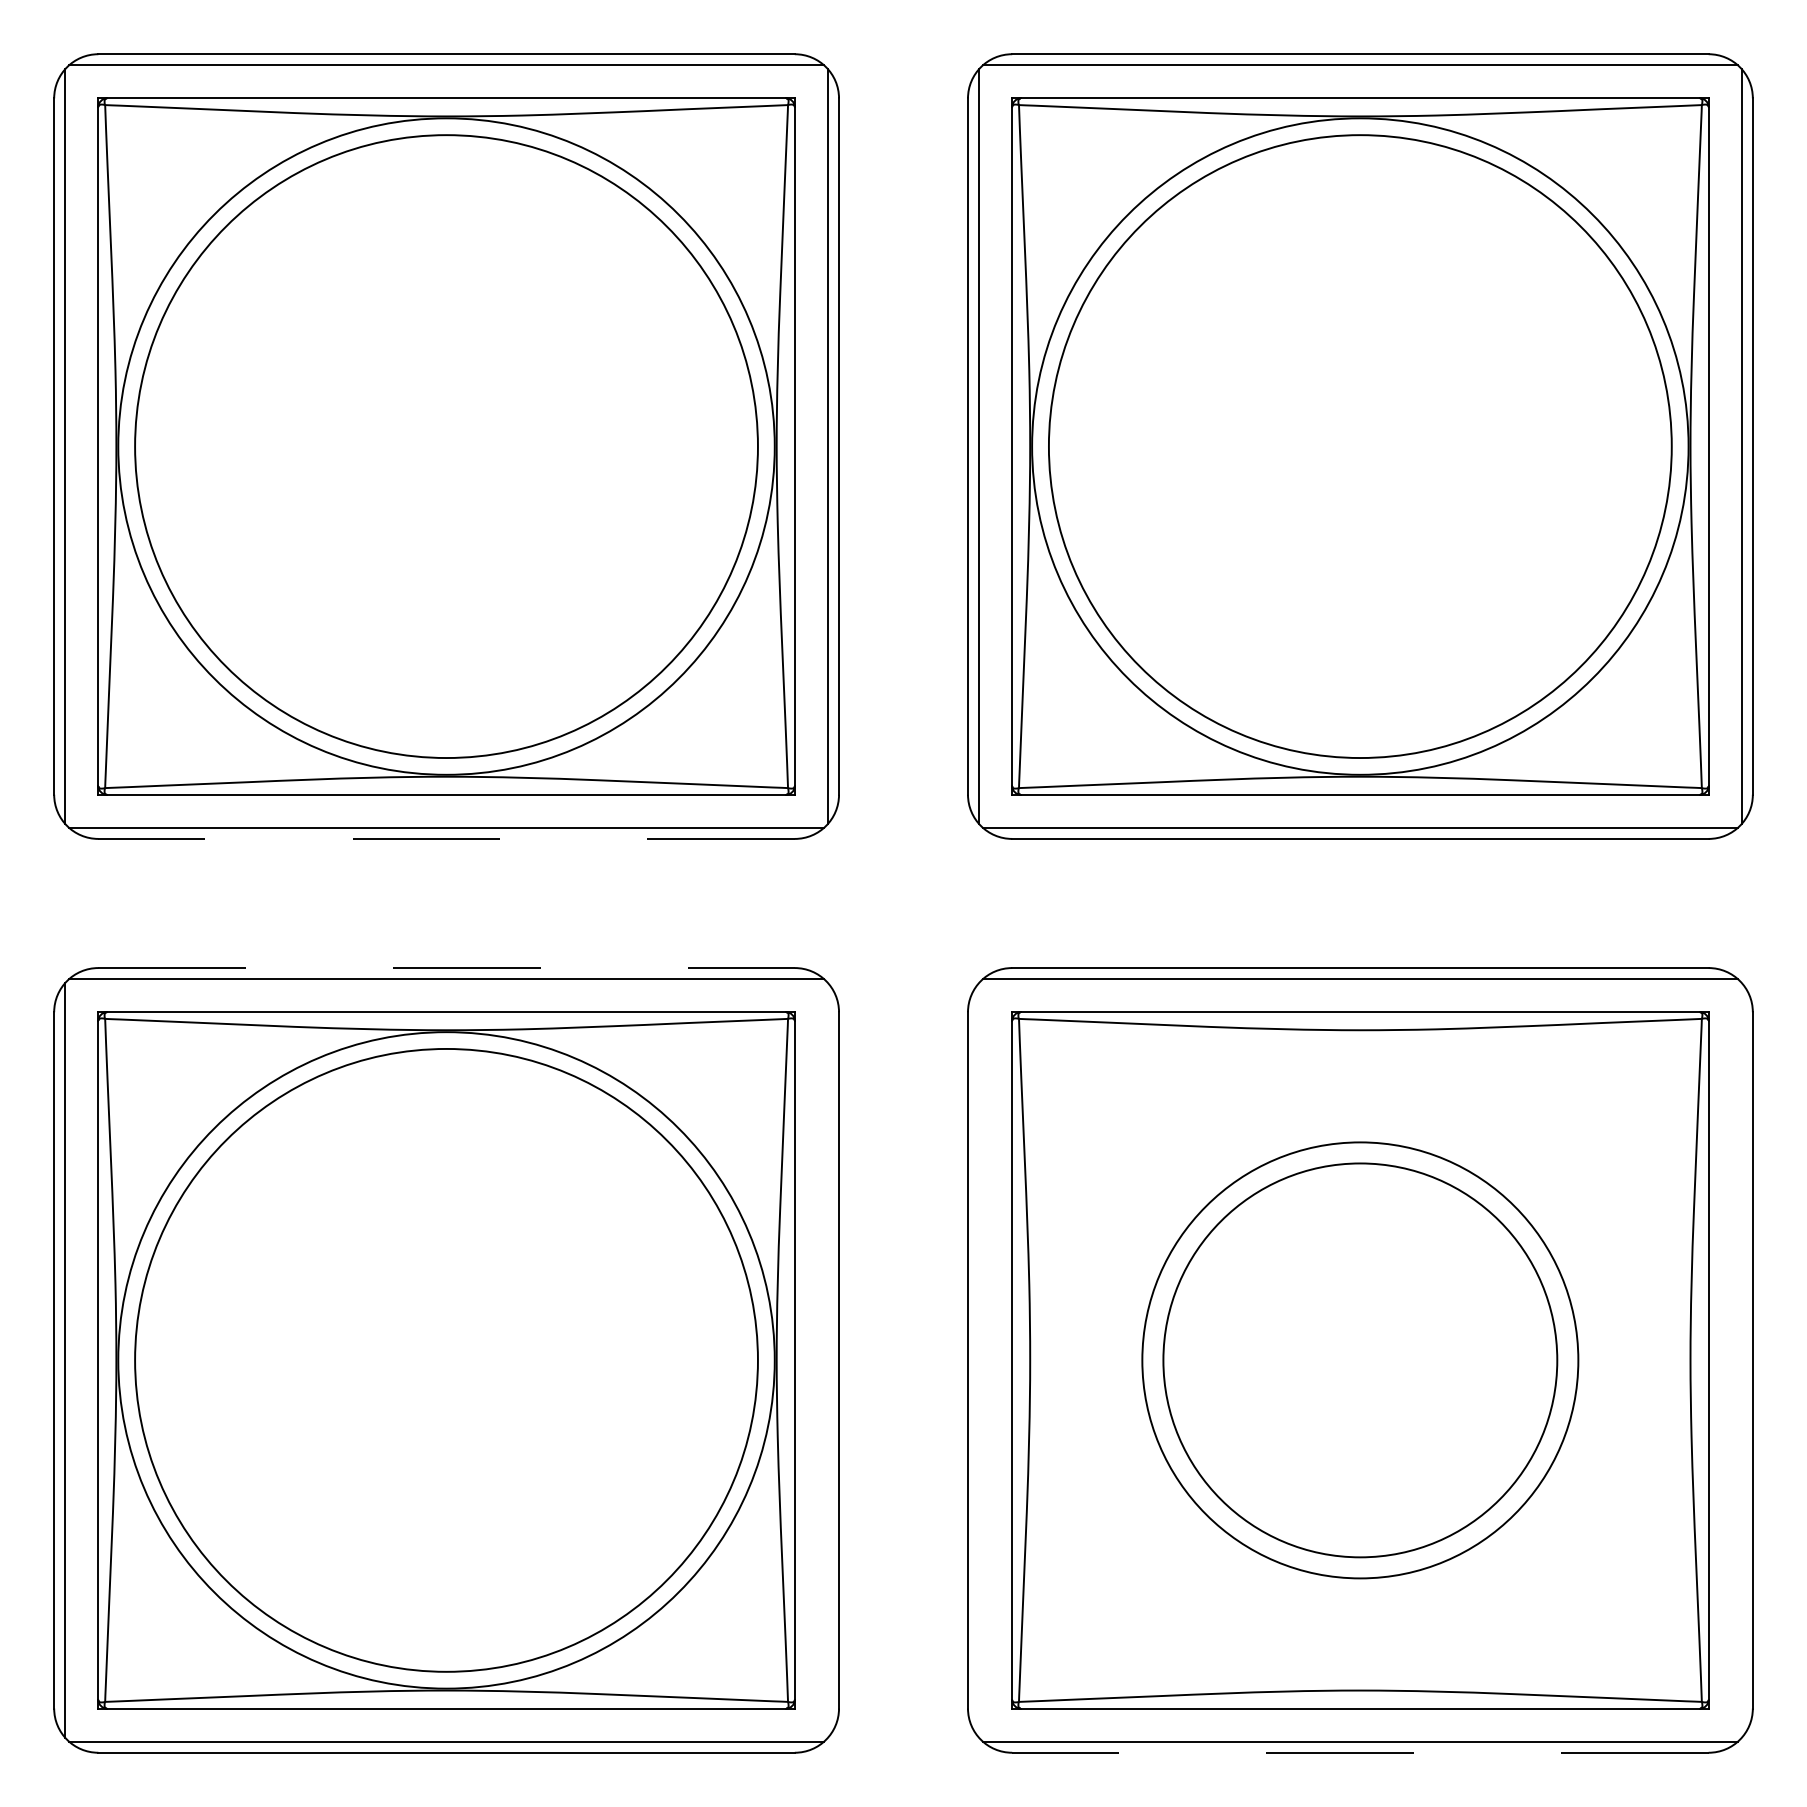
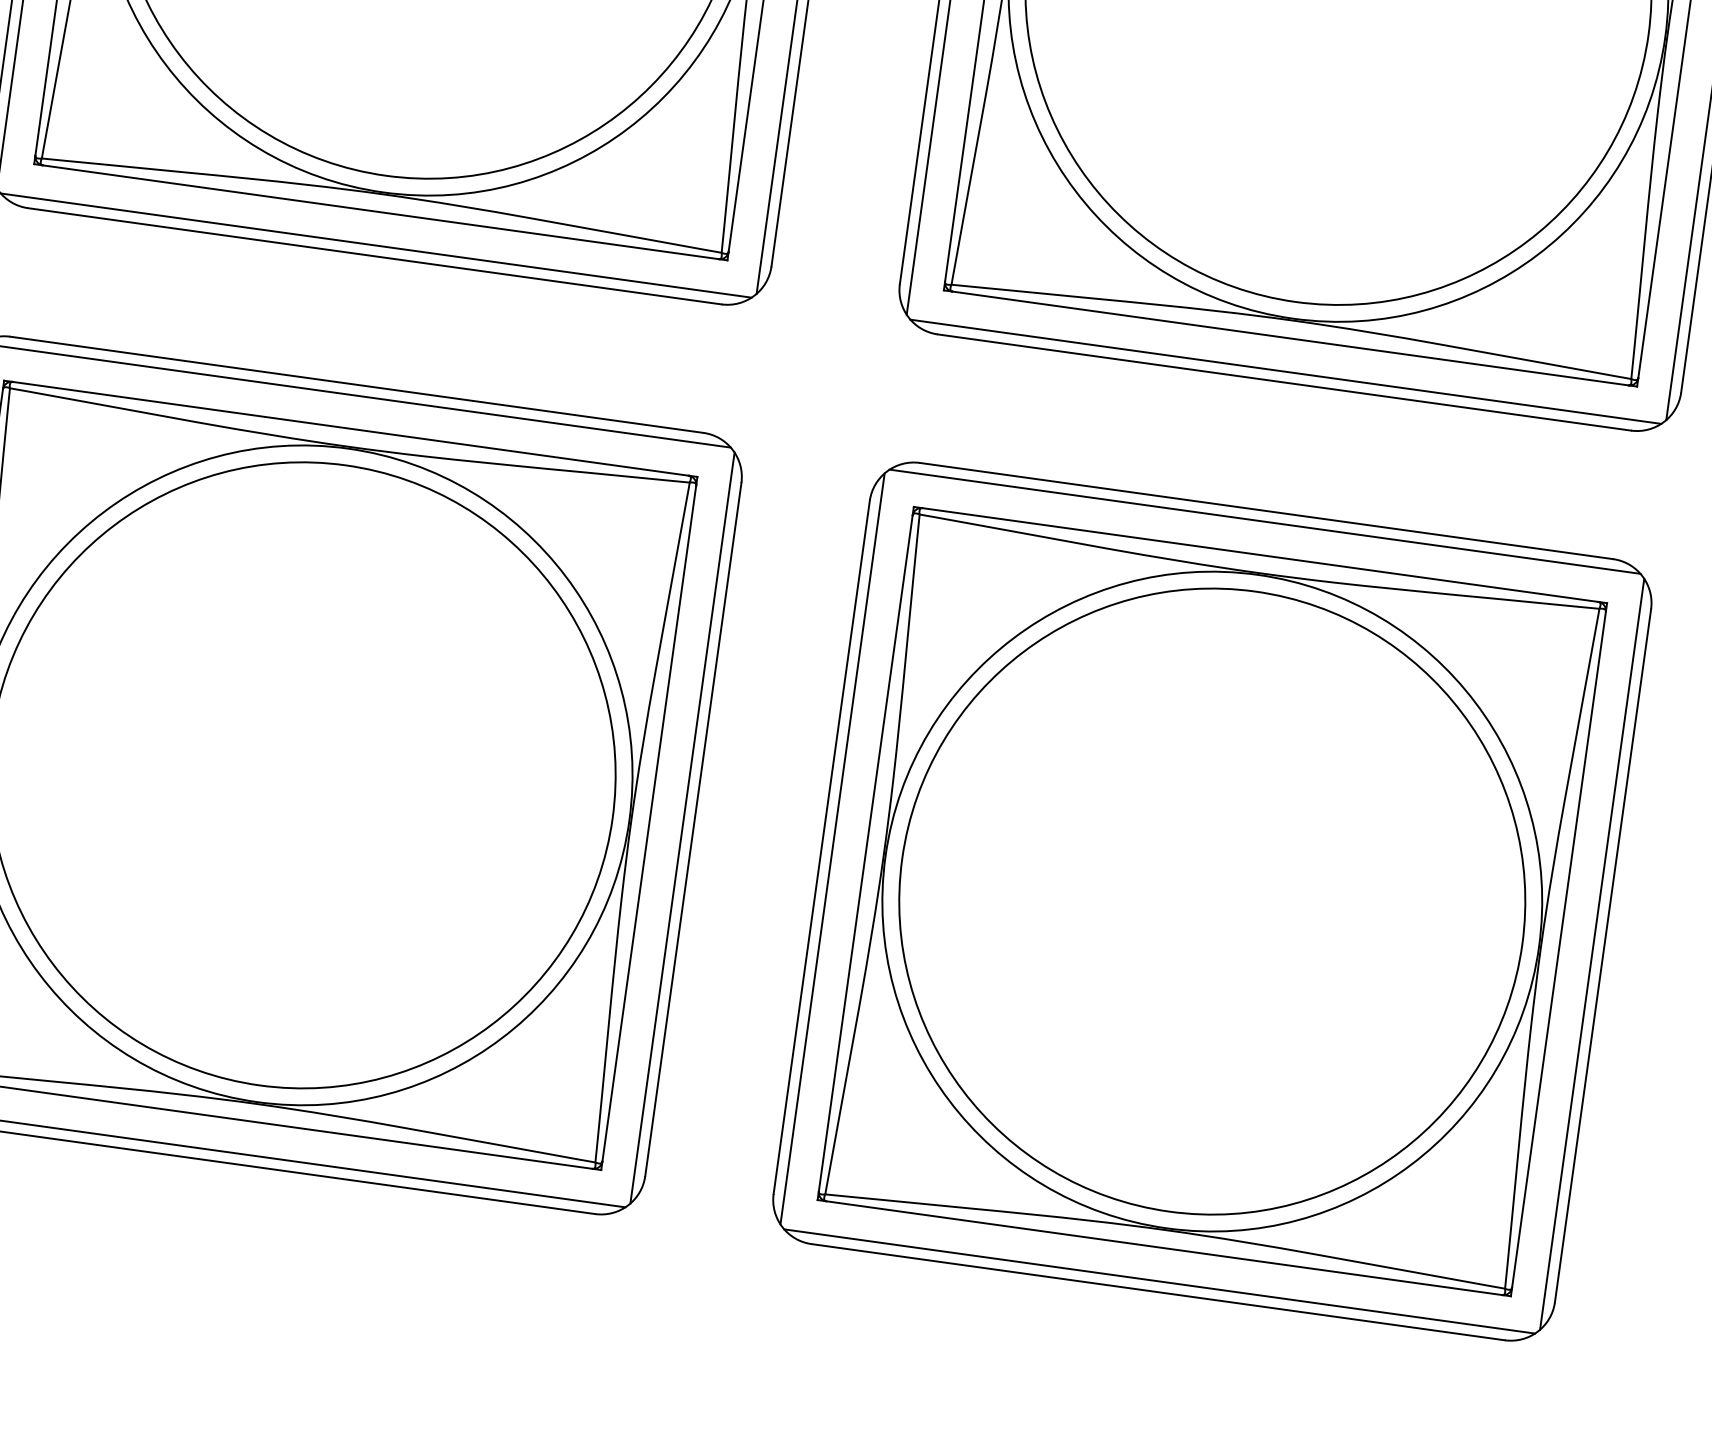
line: (446, 838) -> (374, 255), dashed -> solid
line: (447, 968) -> (357, 385), dashed -> solid
circle: (1359, 1359) -> (1211, 900), size x1.43
line: (828, 1360) -> (682, 828), added
line: (978, 1360) -> (832, 848), added
circle: (1360, 1360) -> (1212, 901), size x1.67
line: (1741, 1360) -> (1591, 954), added
line: (1359, 1752) -> (1157, 1291), dashed -> solid

